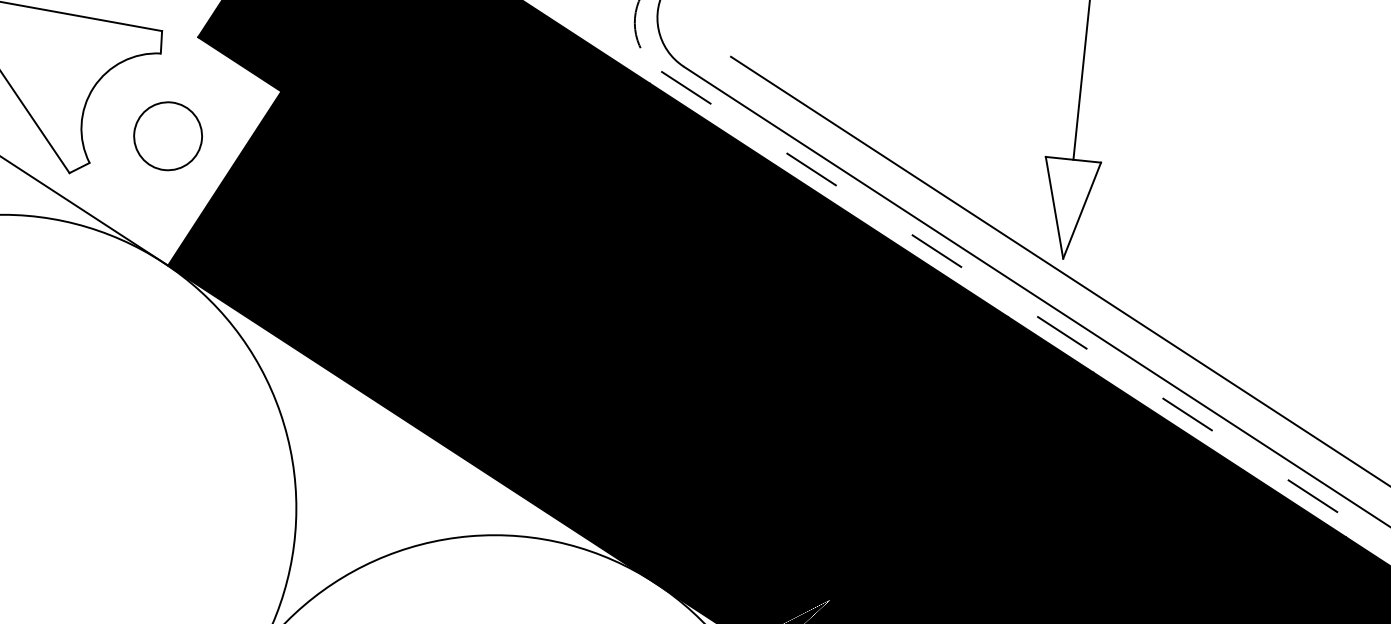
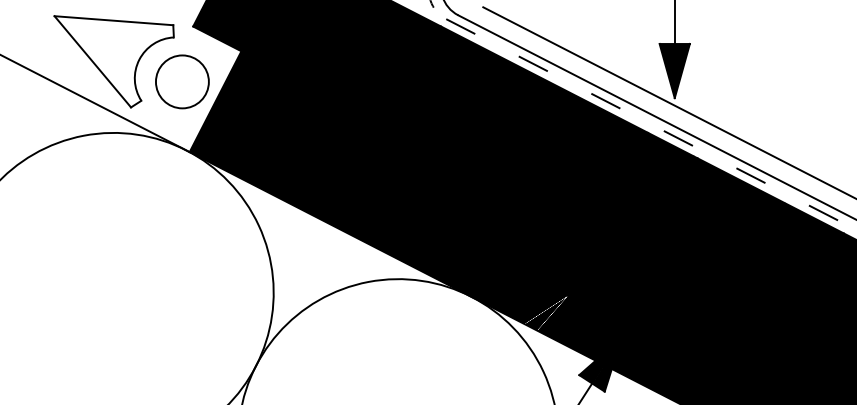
circle: (168, 135) -> (182, 81), size x1.43
fill: (1067, 208) -> (674, 70), added

